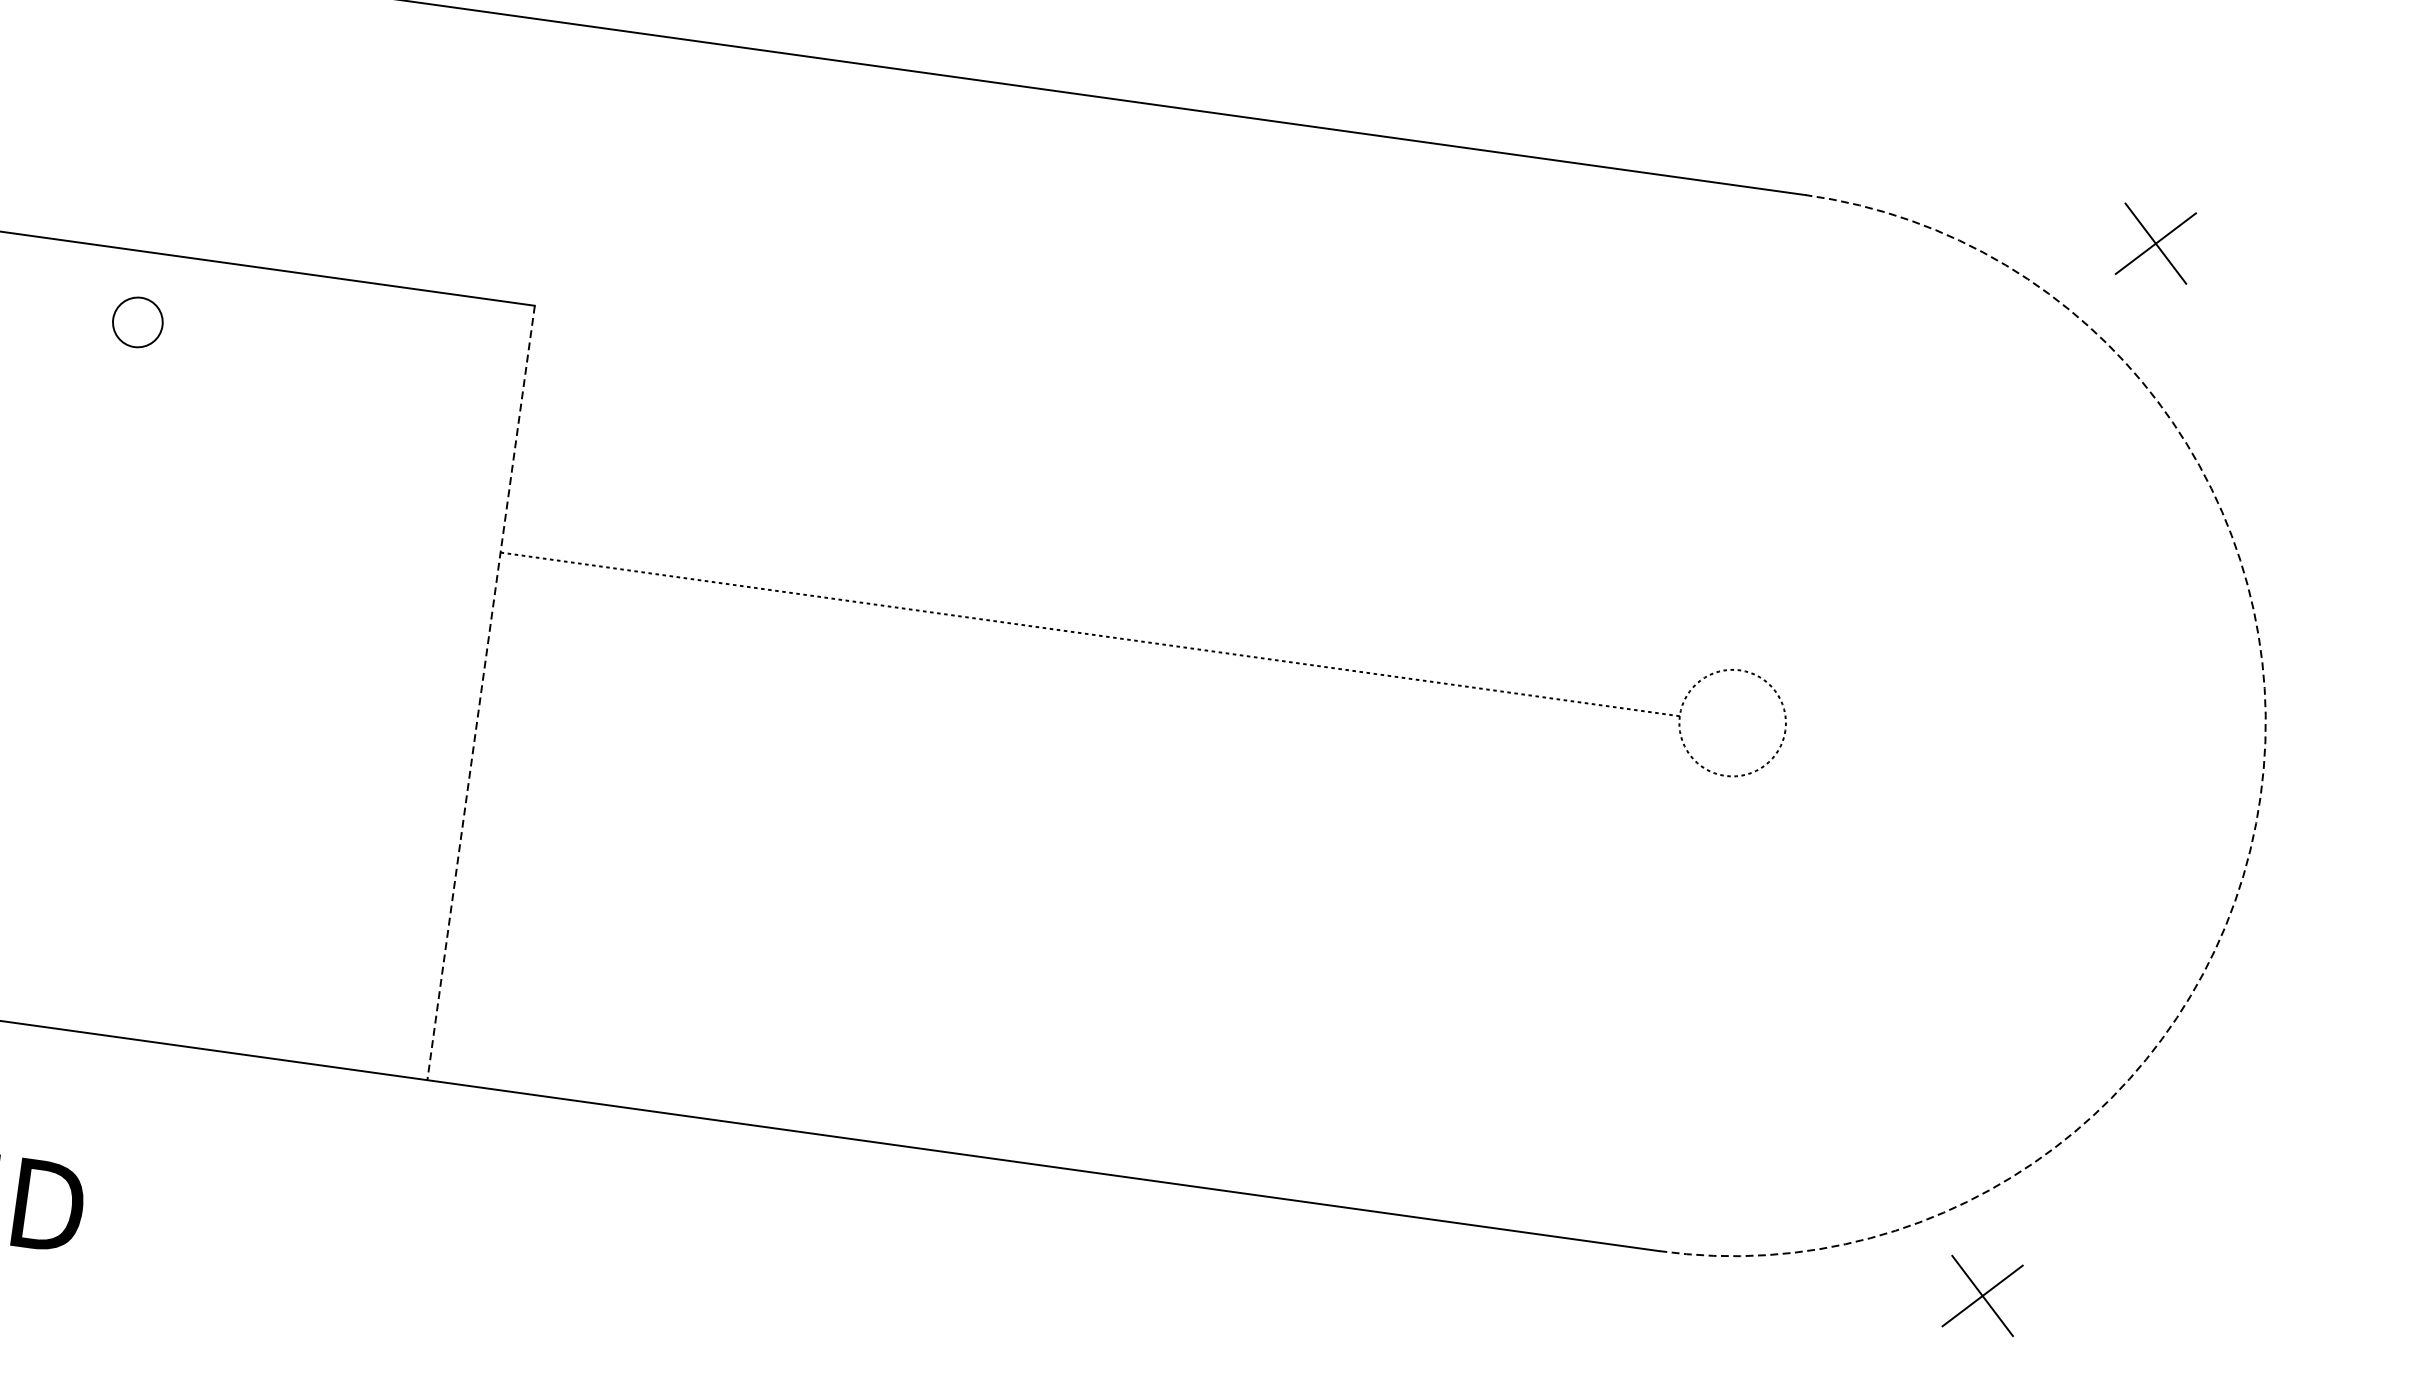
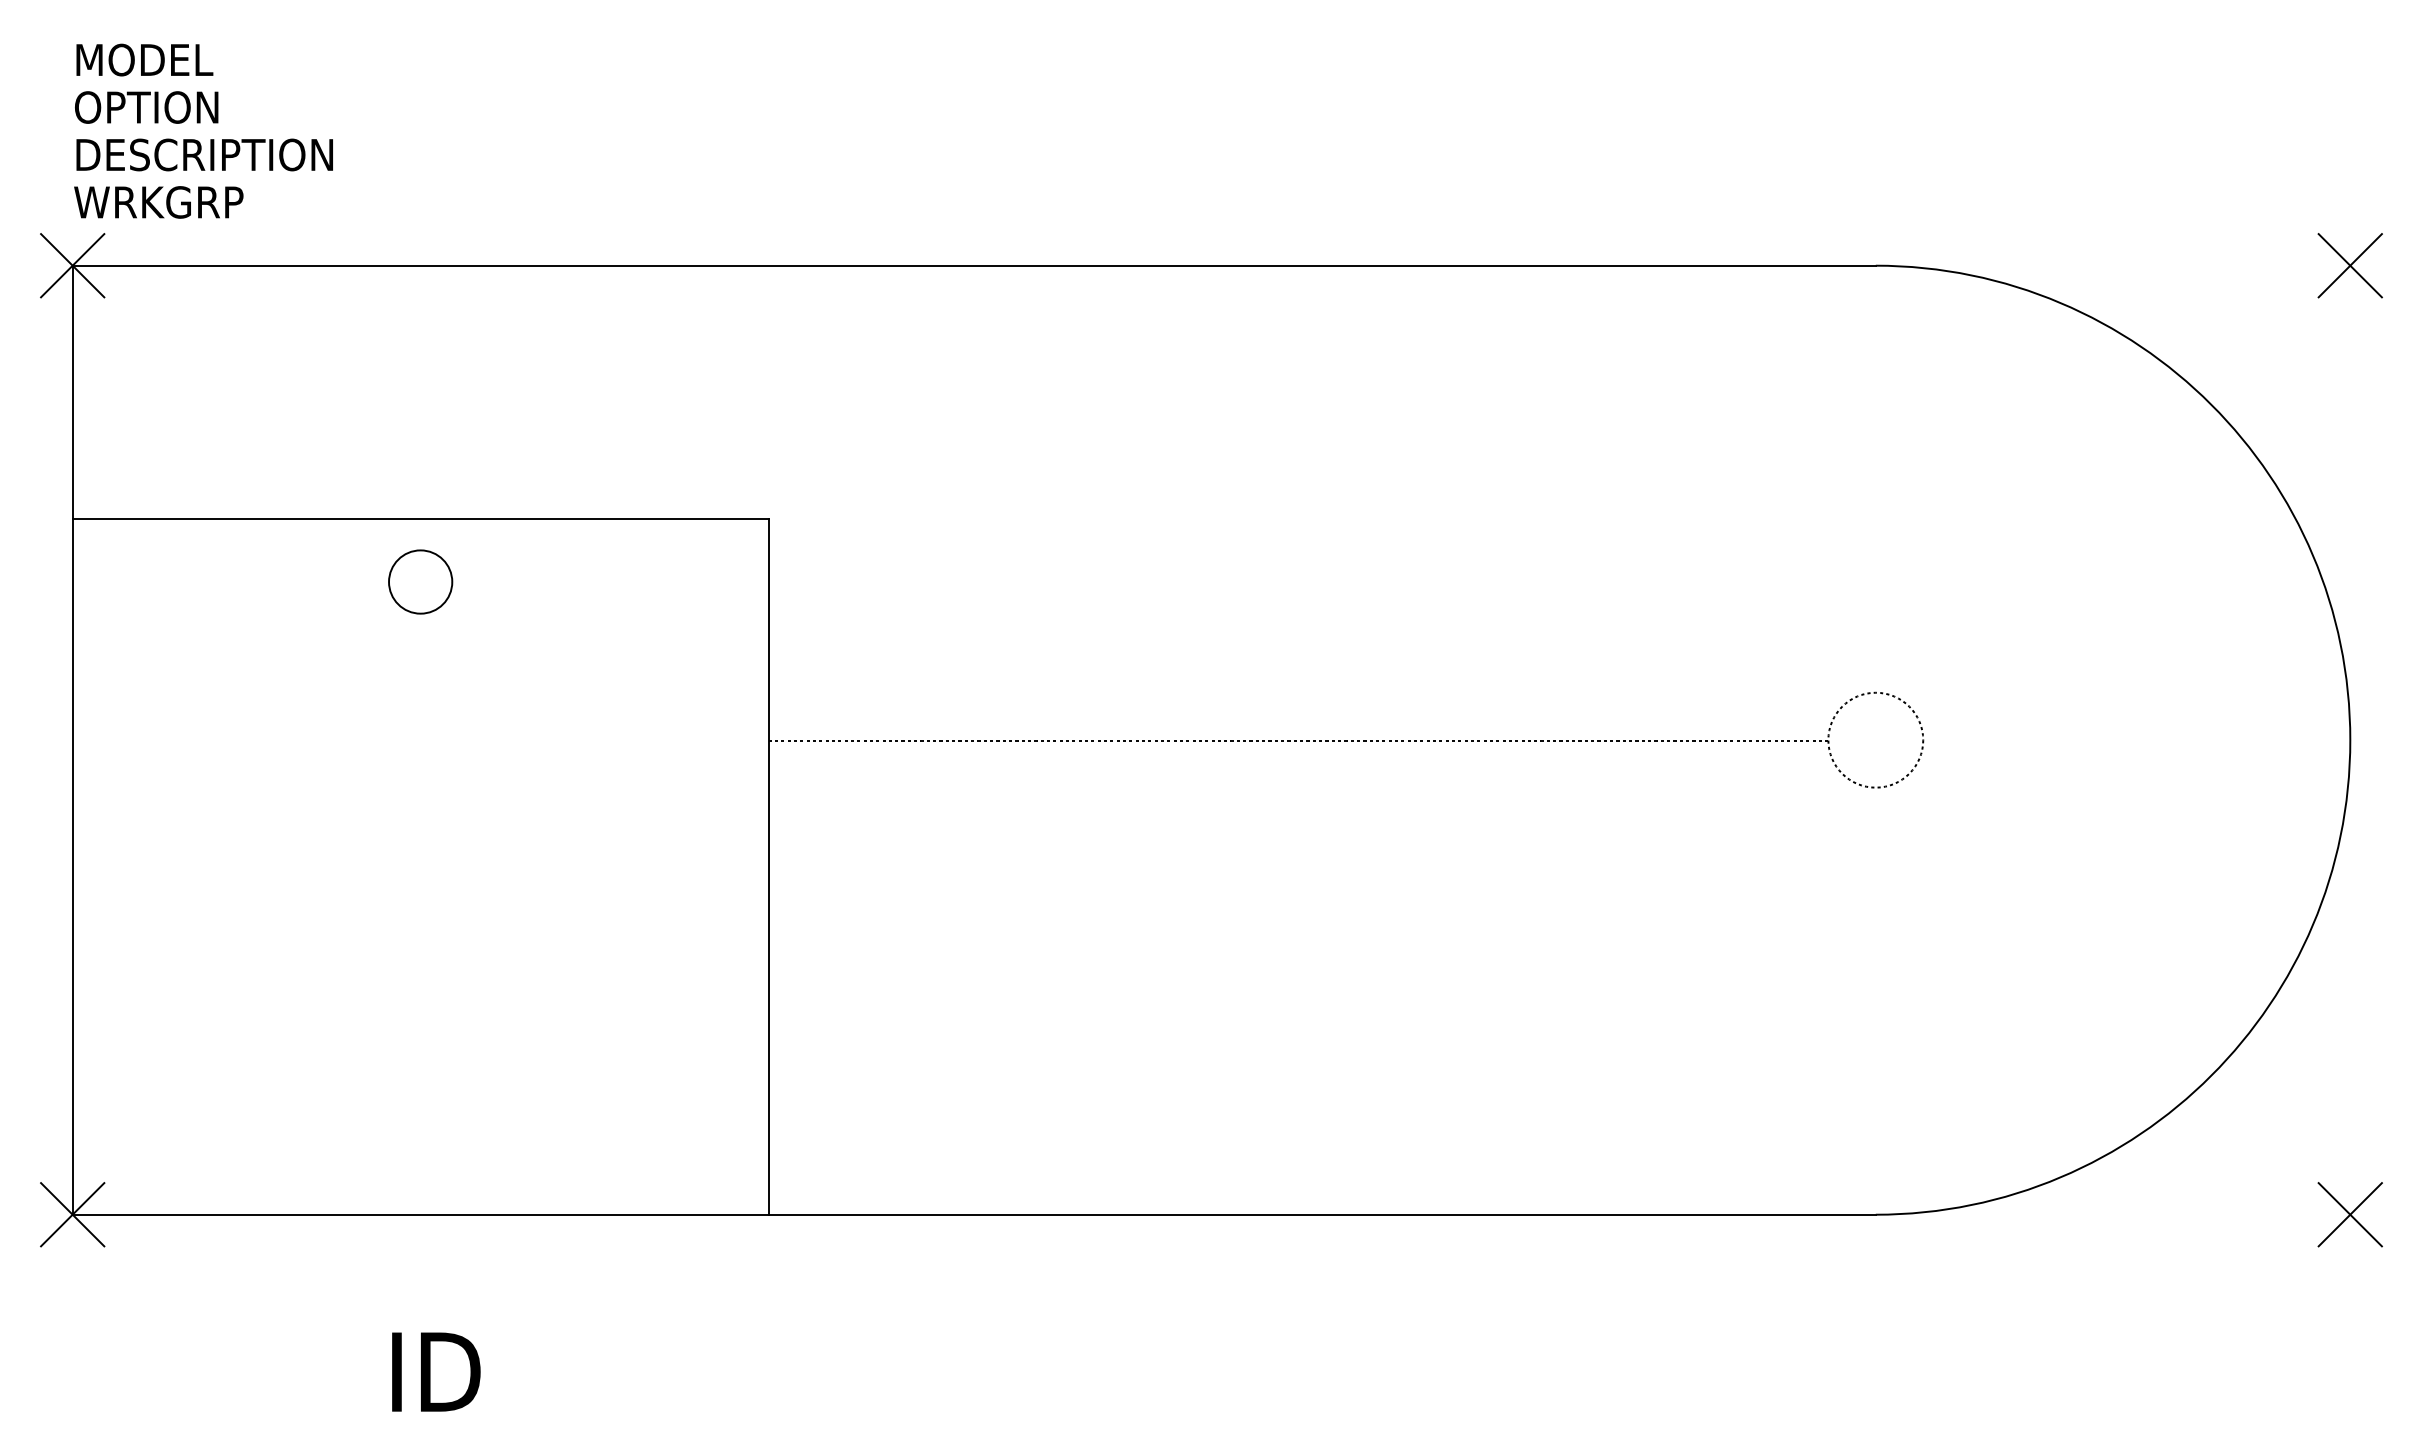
part: (2155, 243) -> (2349, 265), moved
circle: (137, 321) -> (420, 581), size x1.43
line: (481, 692) -> (768, 866), dashed -> solid
arc: (2260, 796) -> (2350, 740), dashed -> solid
part: (1981, 1295) -> (2349, 1214), moved

